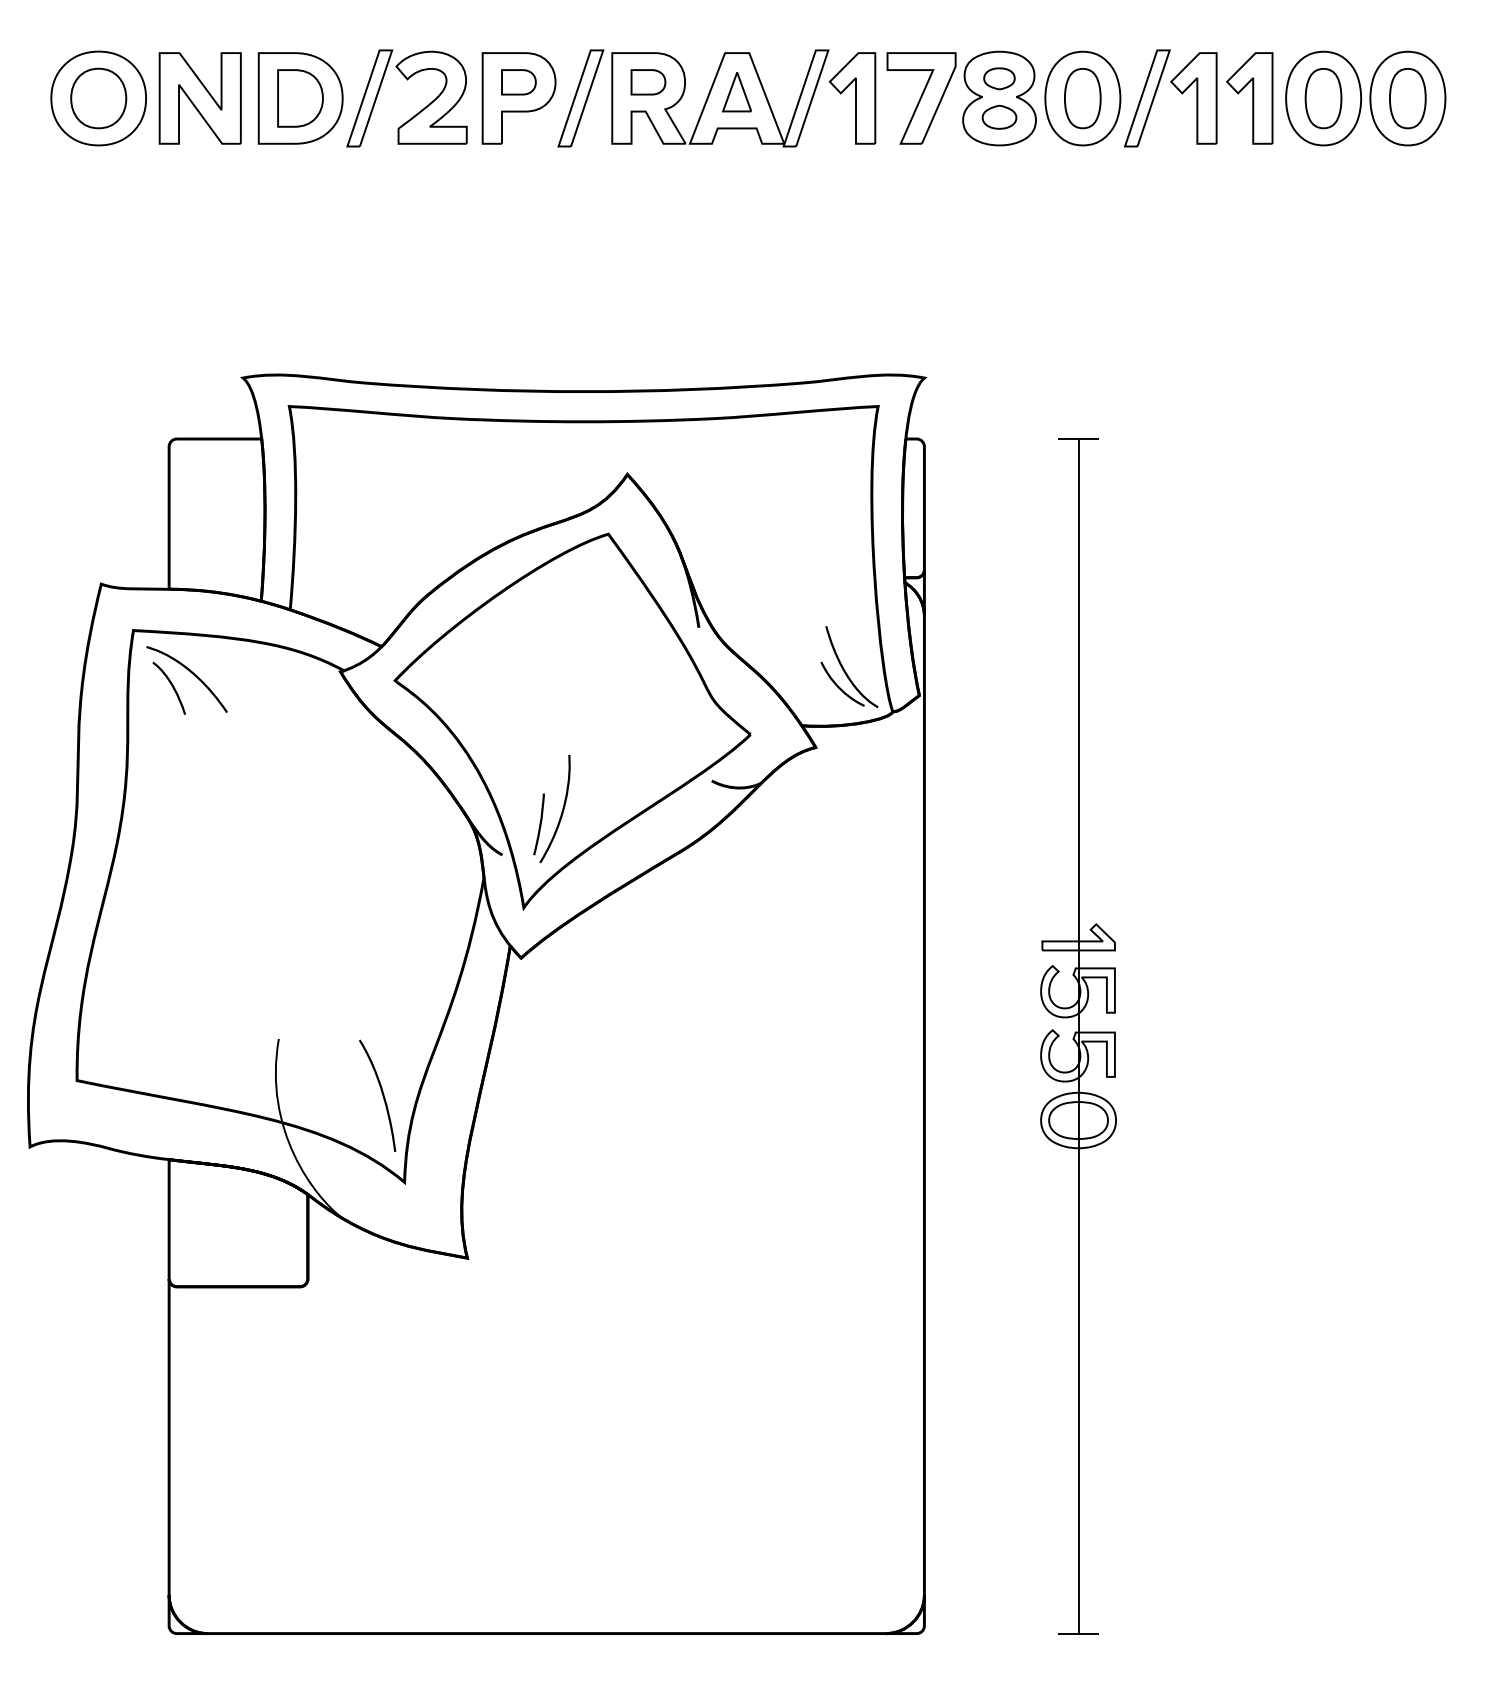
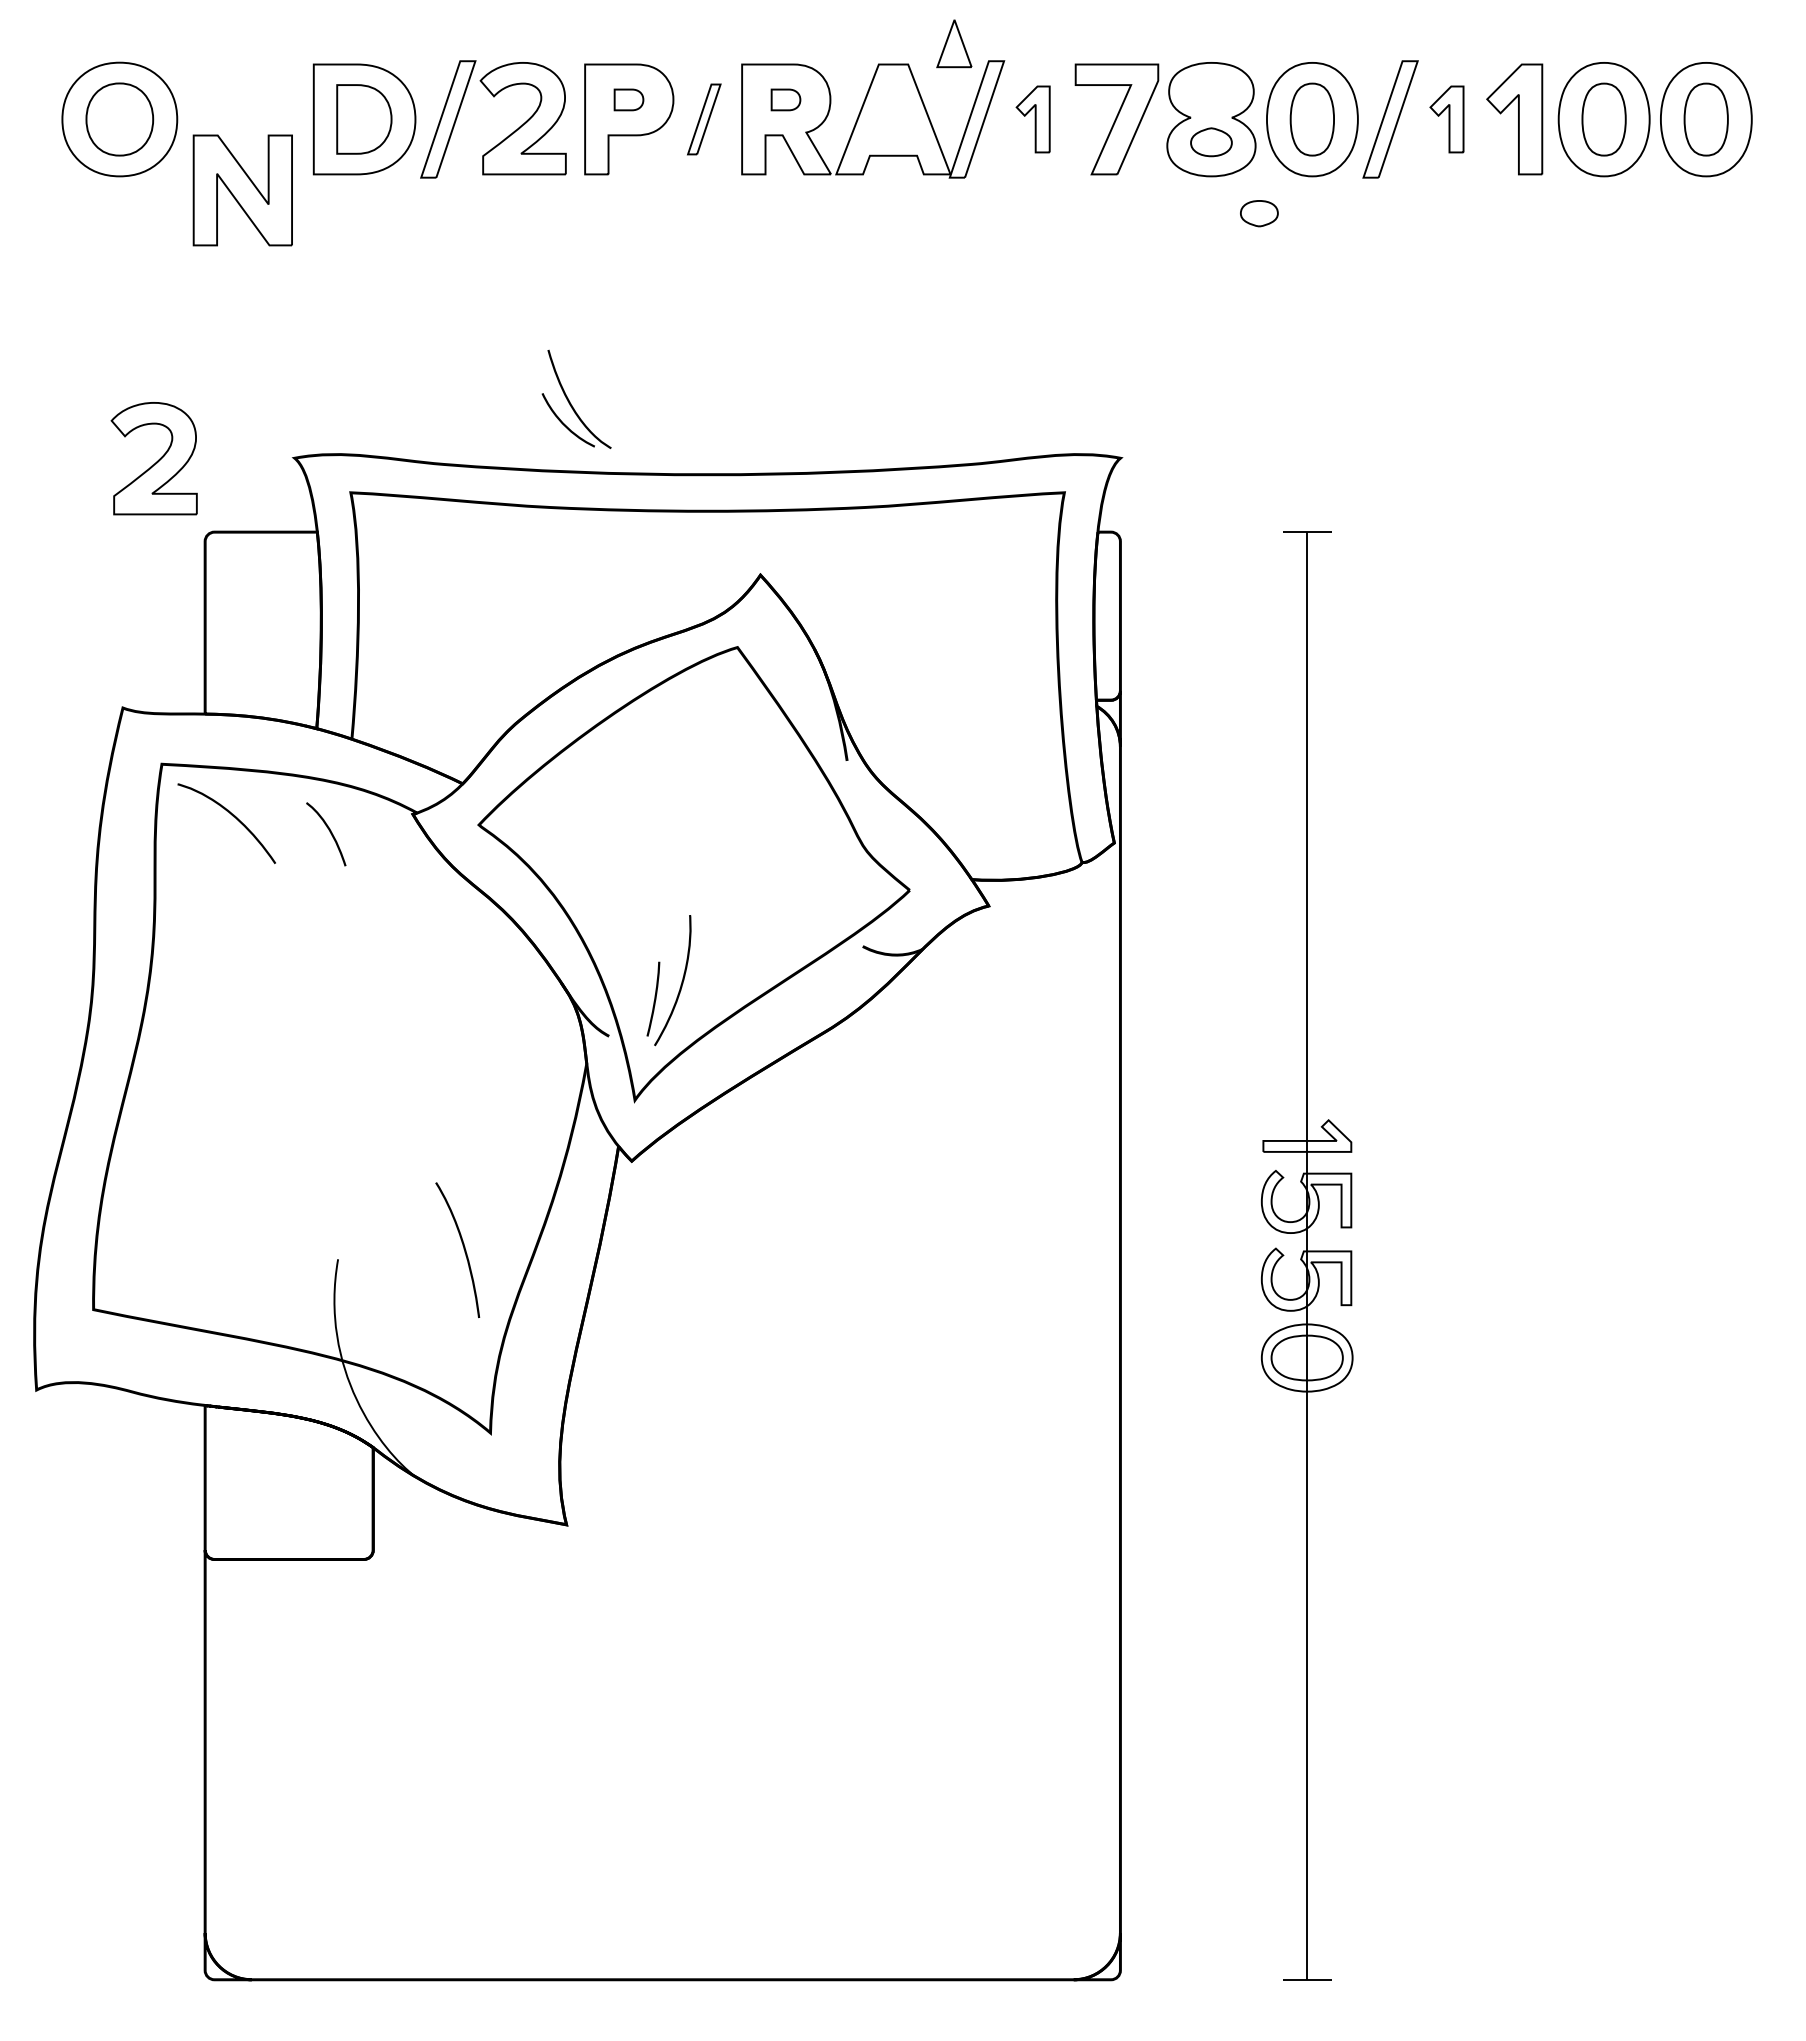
part: (999, 78) -> (1259, 213), moved
part: (518, 81) -> (628, 99), size x0.7
part: (648, 81) -> (785, 99), size x0.7
part: (737, 91) -> (954, 43), moved
part: (199, 98) -> (242, 190), moved
part: (581, 98) -> (704, 119), size x0.6
part: (851, 98) -> (1032, 119), size x0.6
part: (1193, 98) -> (1446, 119), size x0.6
part: (126, 378) -> (153, 458), added
part: (844, 668) -> (570, 401), moved
curve: (171, 686) -> (329, 832), moved
curve: (382, 1095) -> (463, 1249), moved

